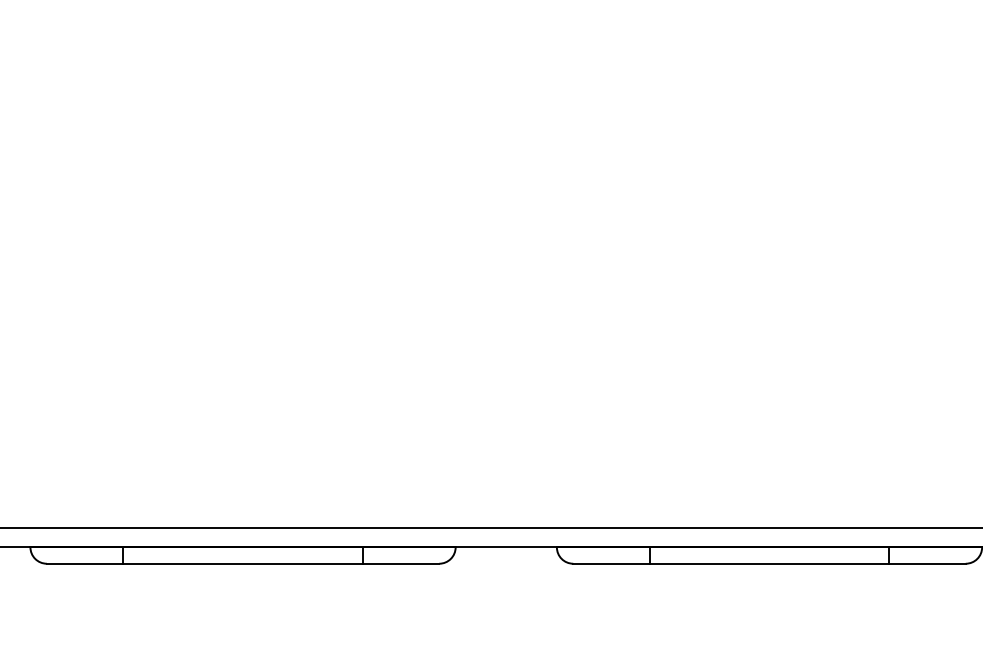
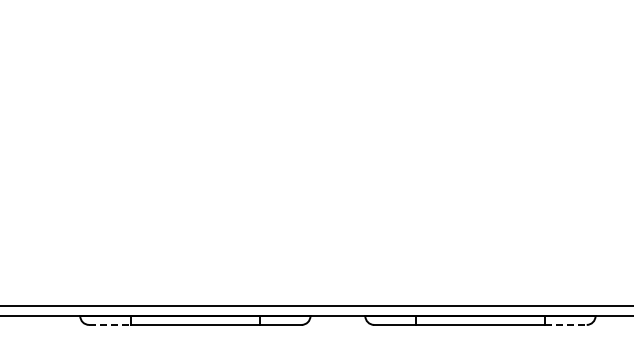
line: (84, 562) -> (109, 324), solid -> dashed
line: (926, 562) -> (565, 324), solid -> dashed

